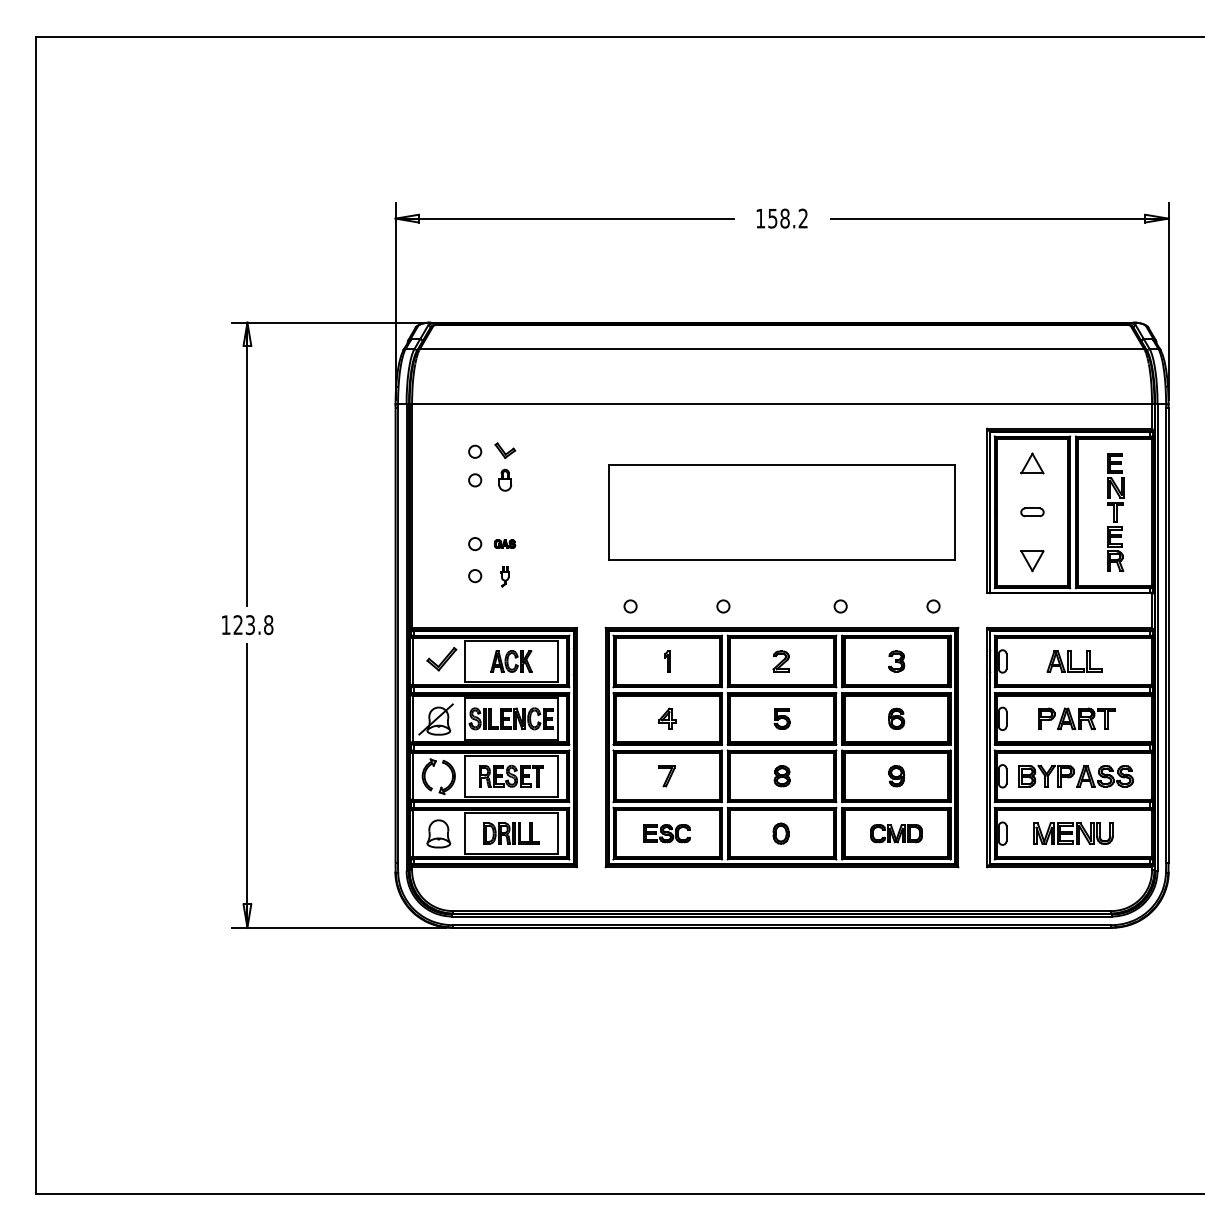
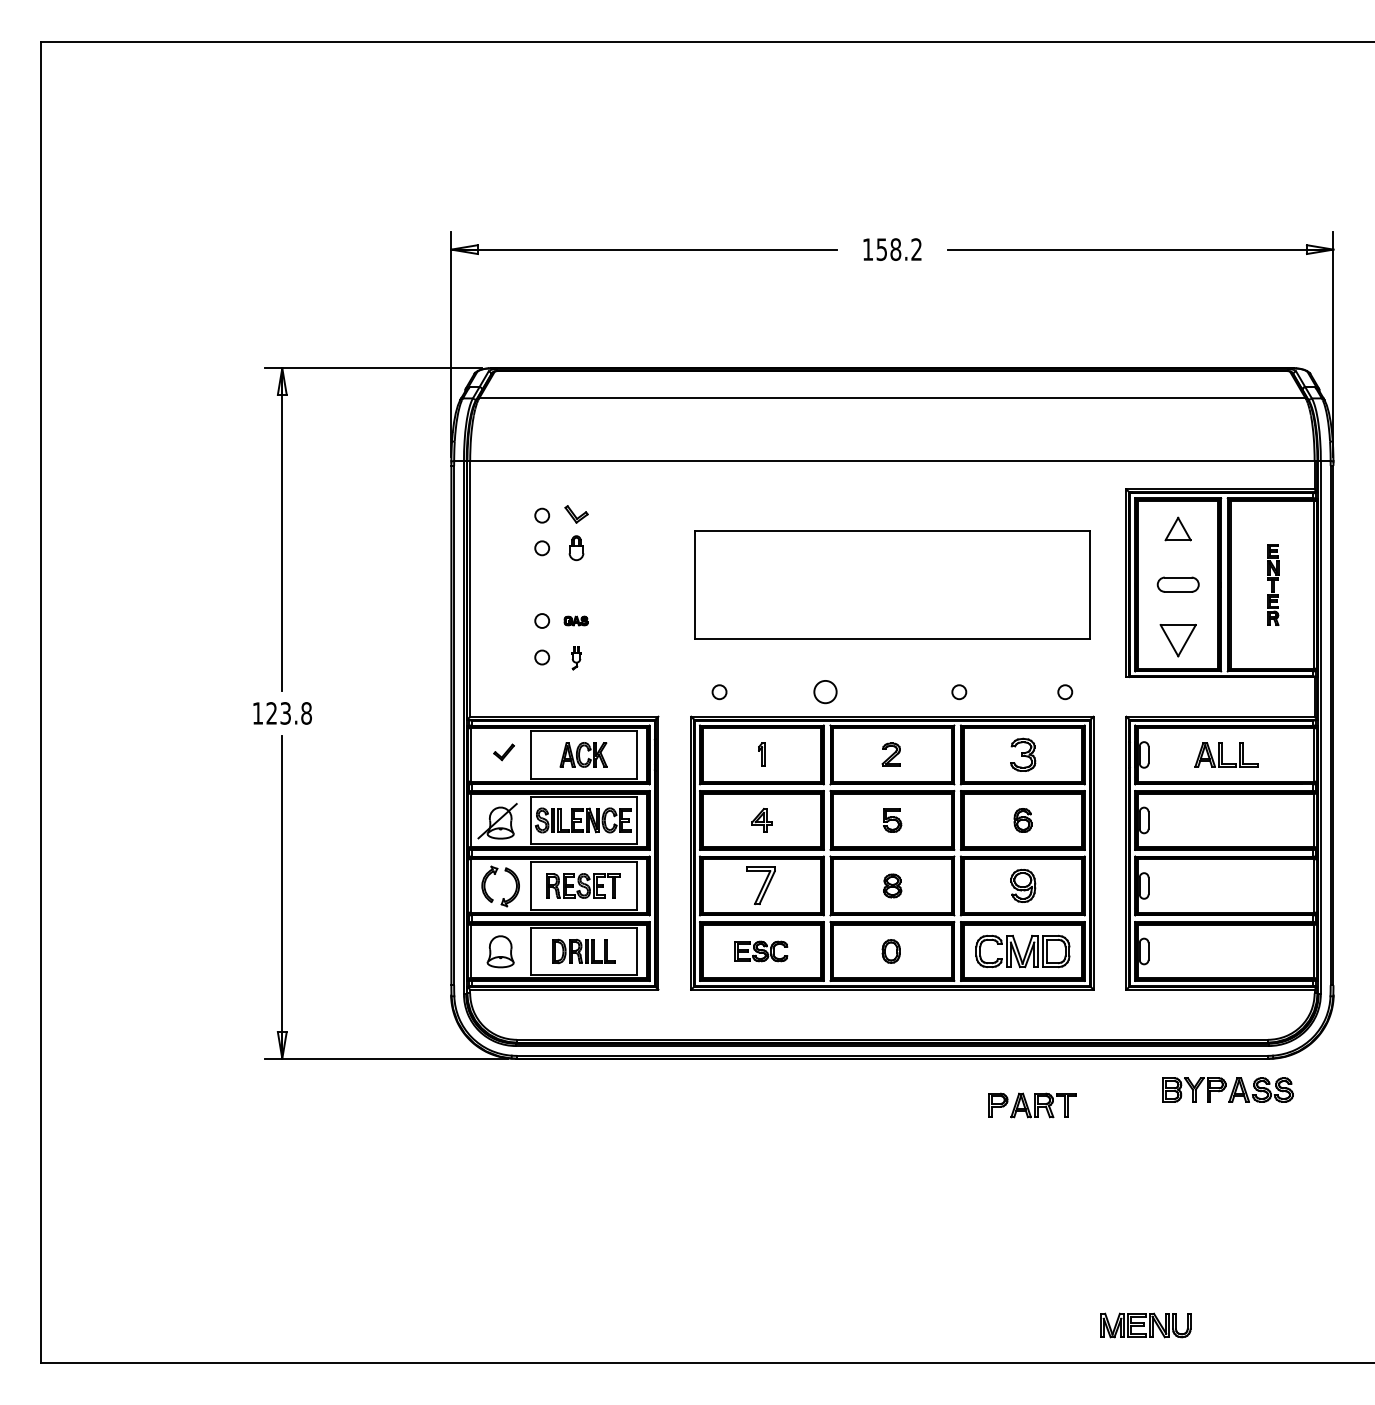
part: (1031, 512) -> (1177, 584), size x1.6
part: (1116, 512) -> (1273, 584), size x0.6
part: (1031, 561) -> (1177, 640), size x1.4
circle: (723, 606) -> (825, 692), size x1.6
part: (441, 659) -> (503, 752), size x0.6
part: (896, 661) -> (1022, 754), size x1.4
part: (1076, 718) -> (1032, 1105), moved
part: (896, 775) -> (1022, 885), size x1.4
part: (1075, 775) -> (1227, 1089), moved
part: (666, 776) -> (760, 886), size x1.6
part: (896, 833) -> (1022, 951), size x1.6
part: (1073, 833) -> (1145, 1325), moved

